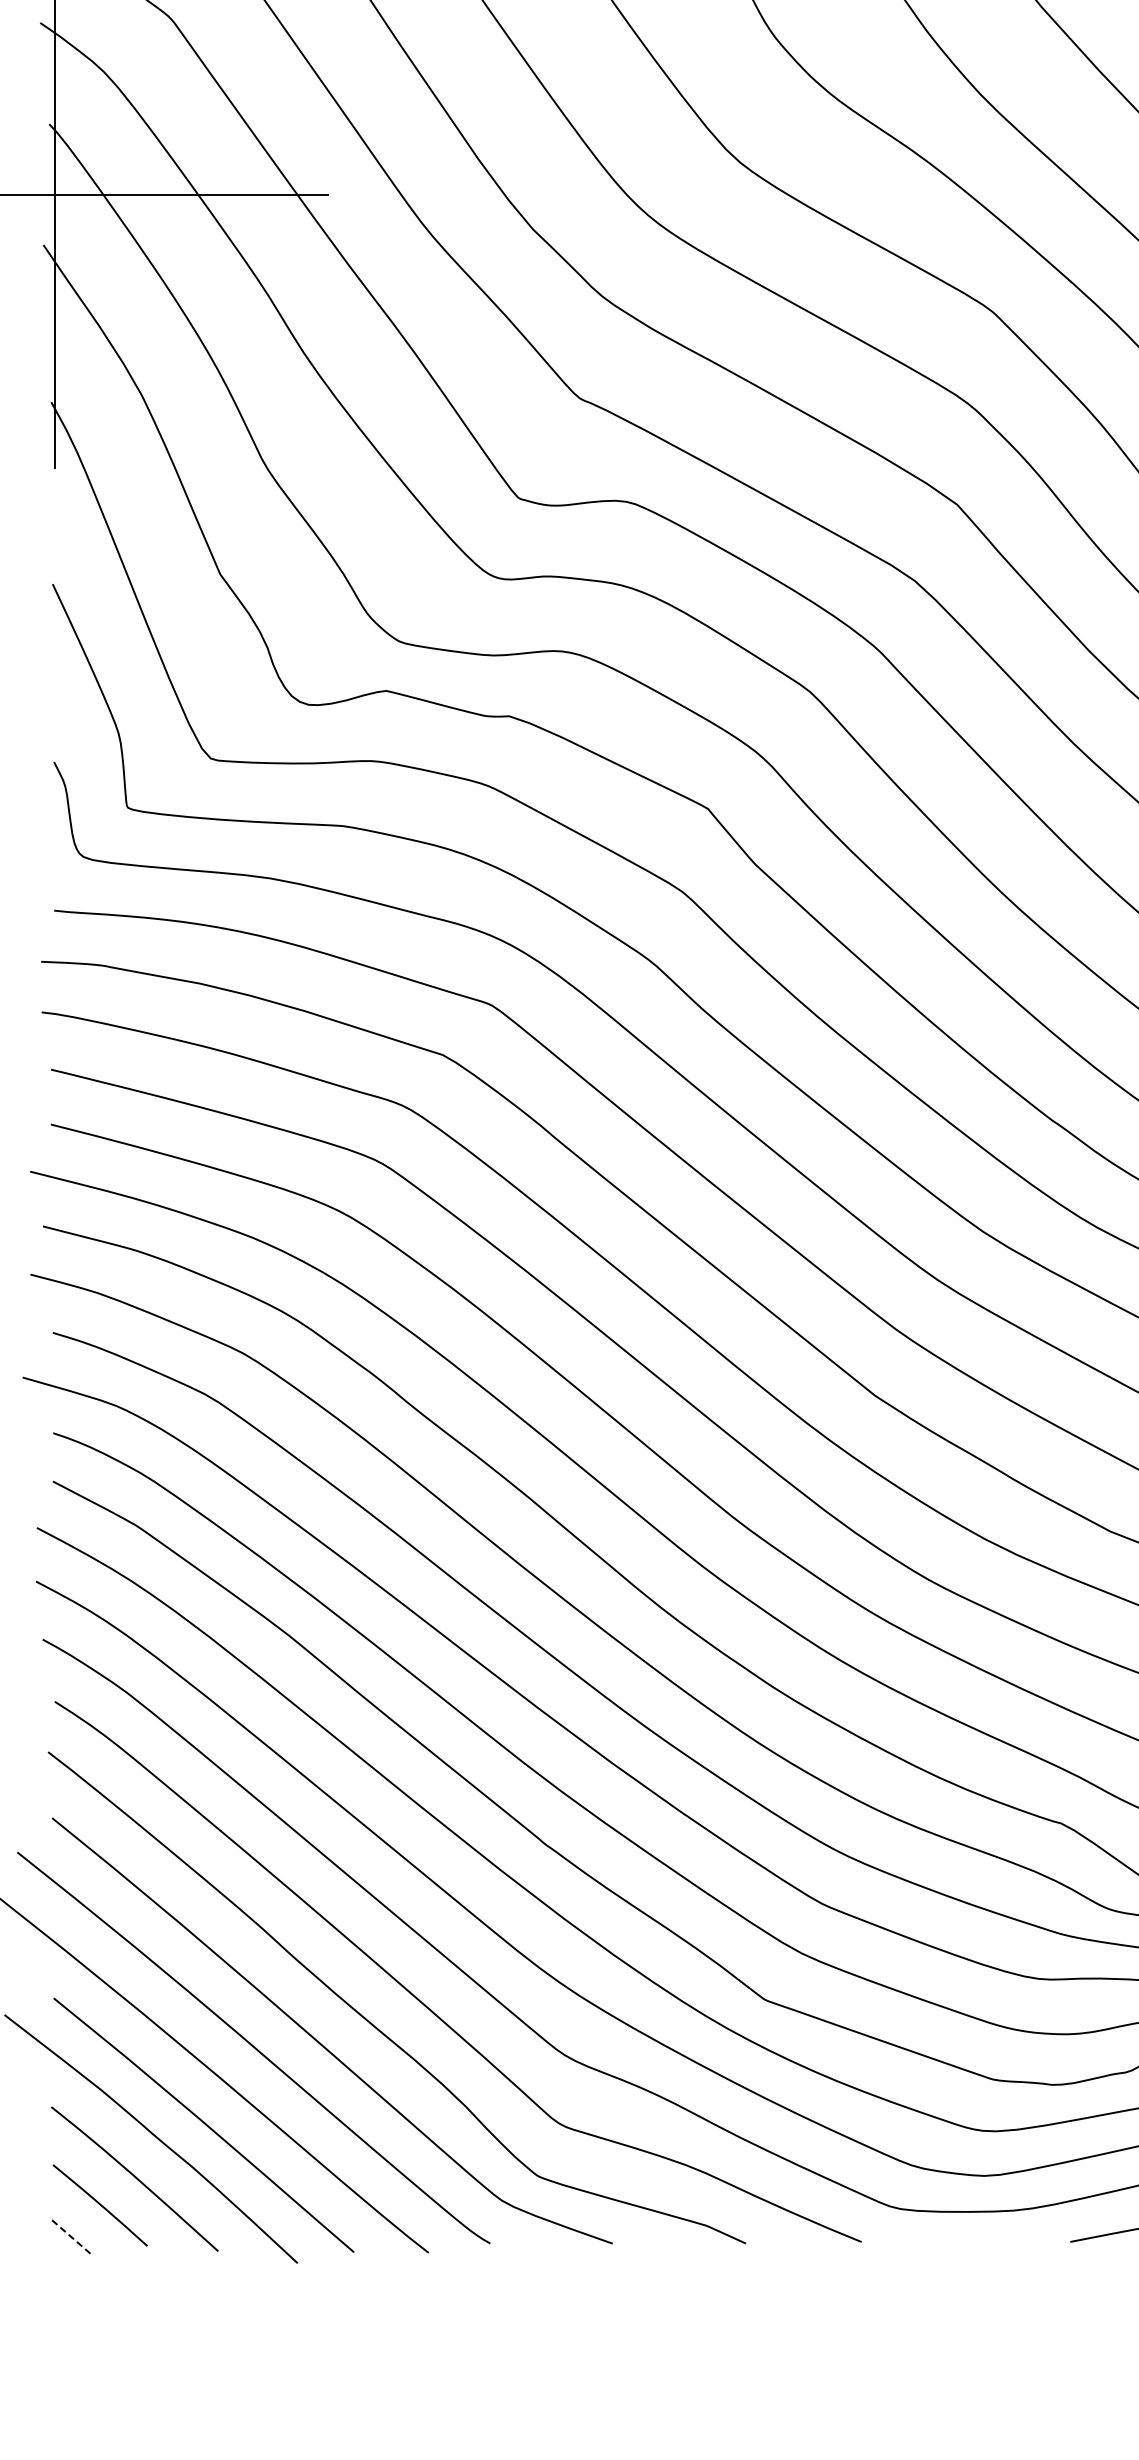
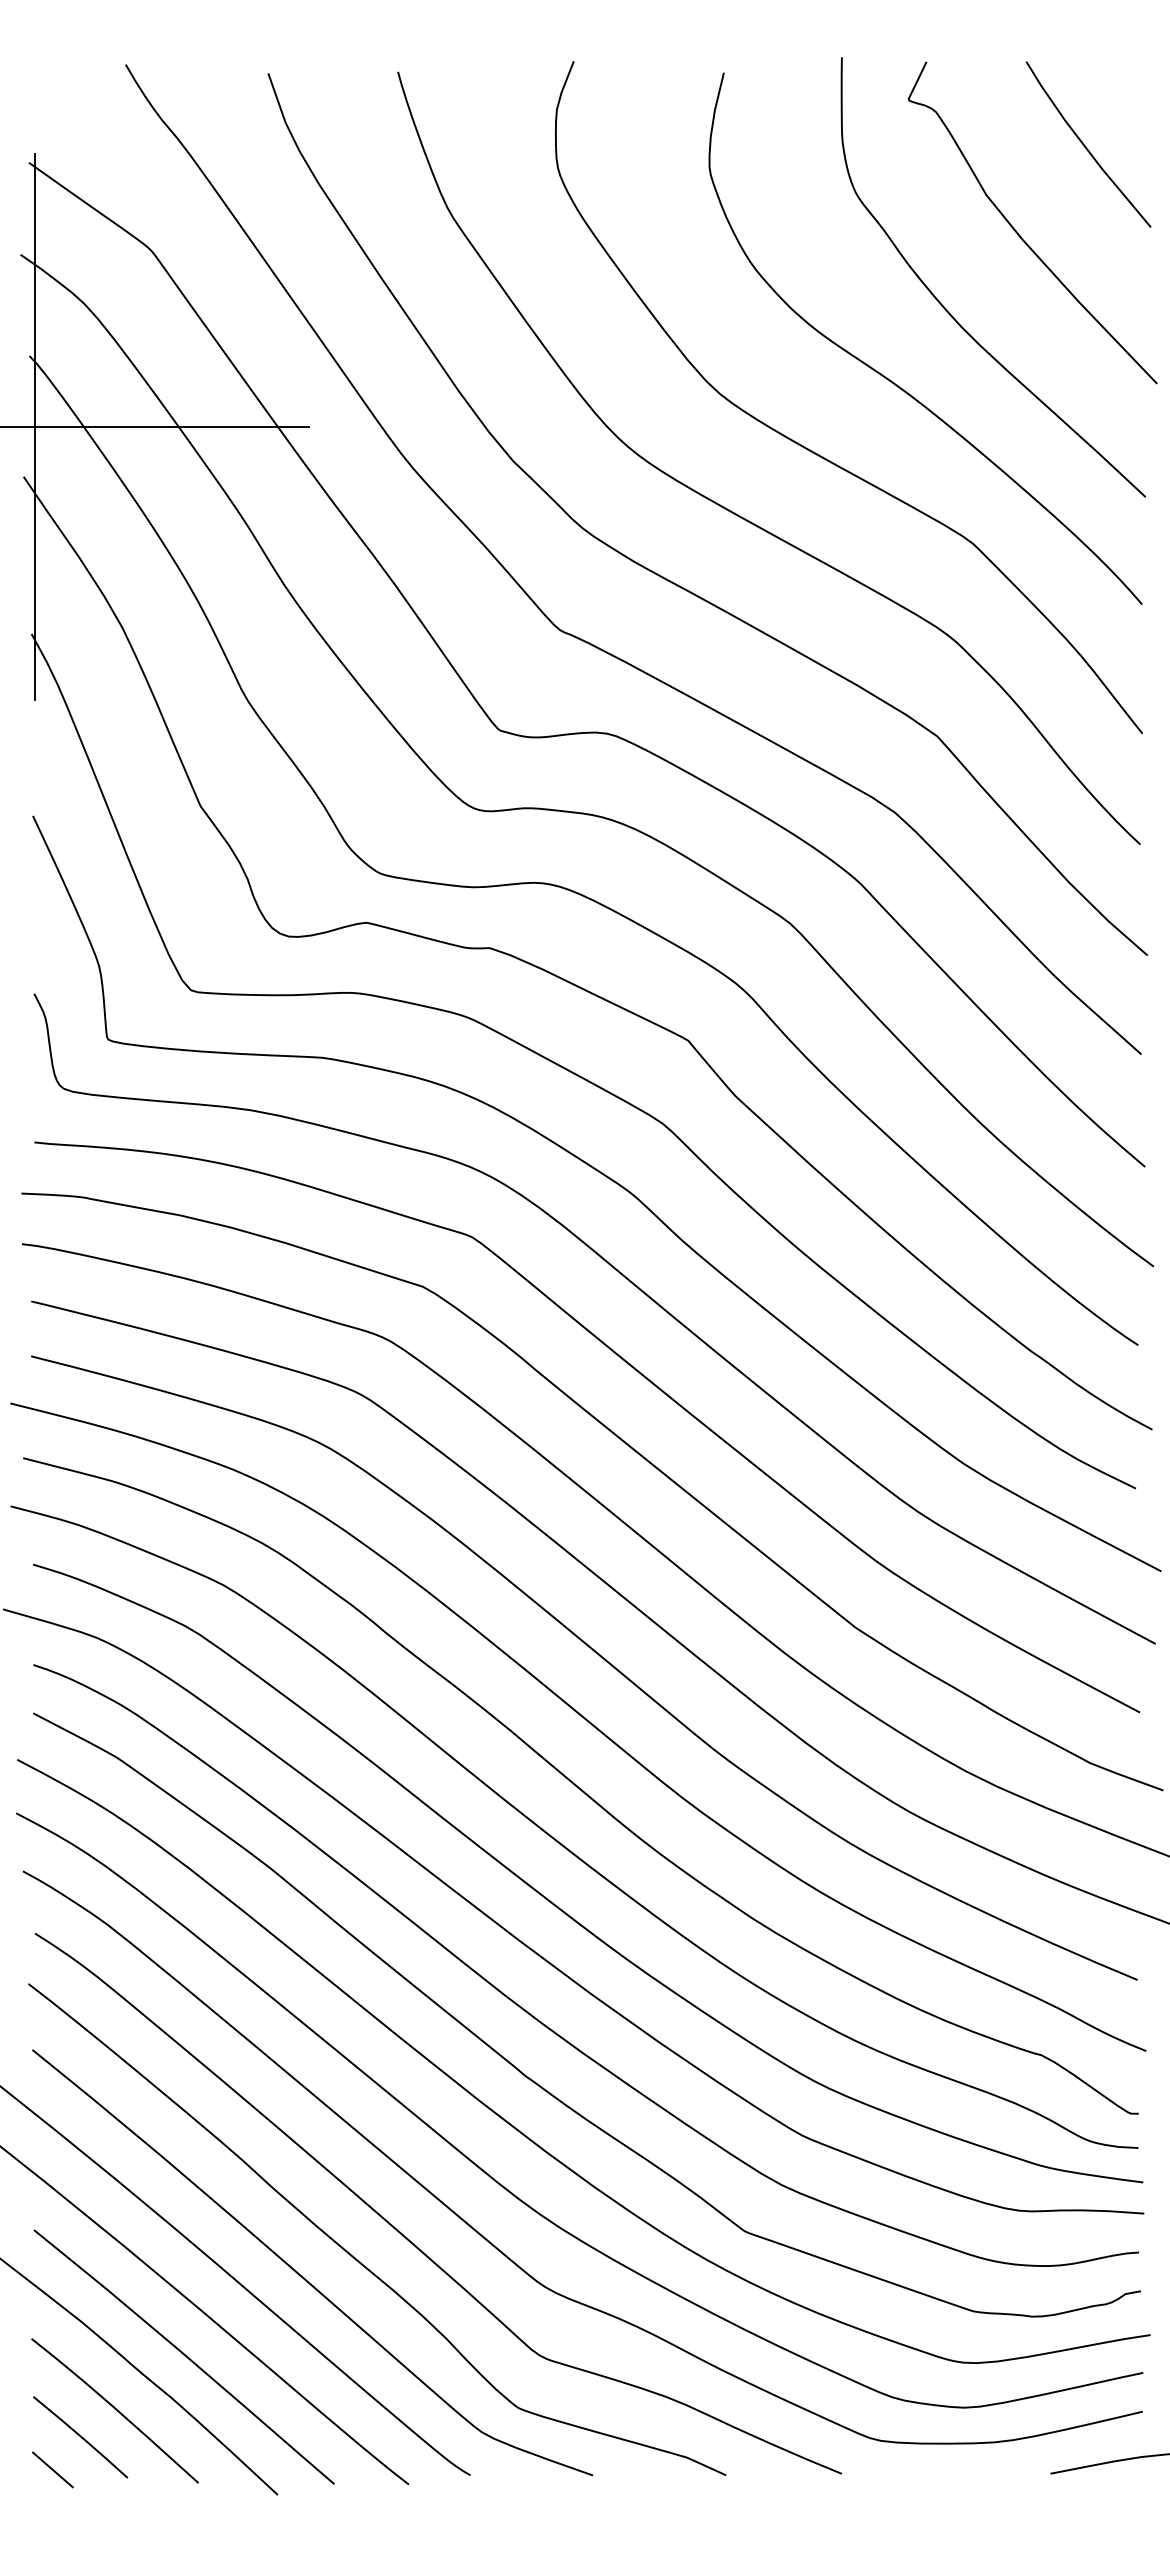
line: (73, 2238) -> (53, 2470), dashed -> solid

